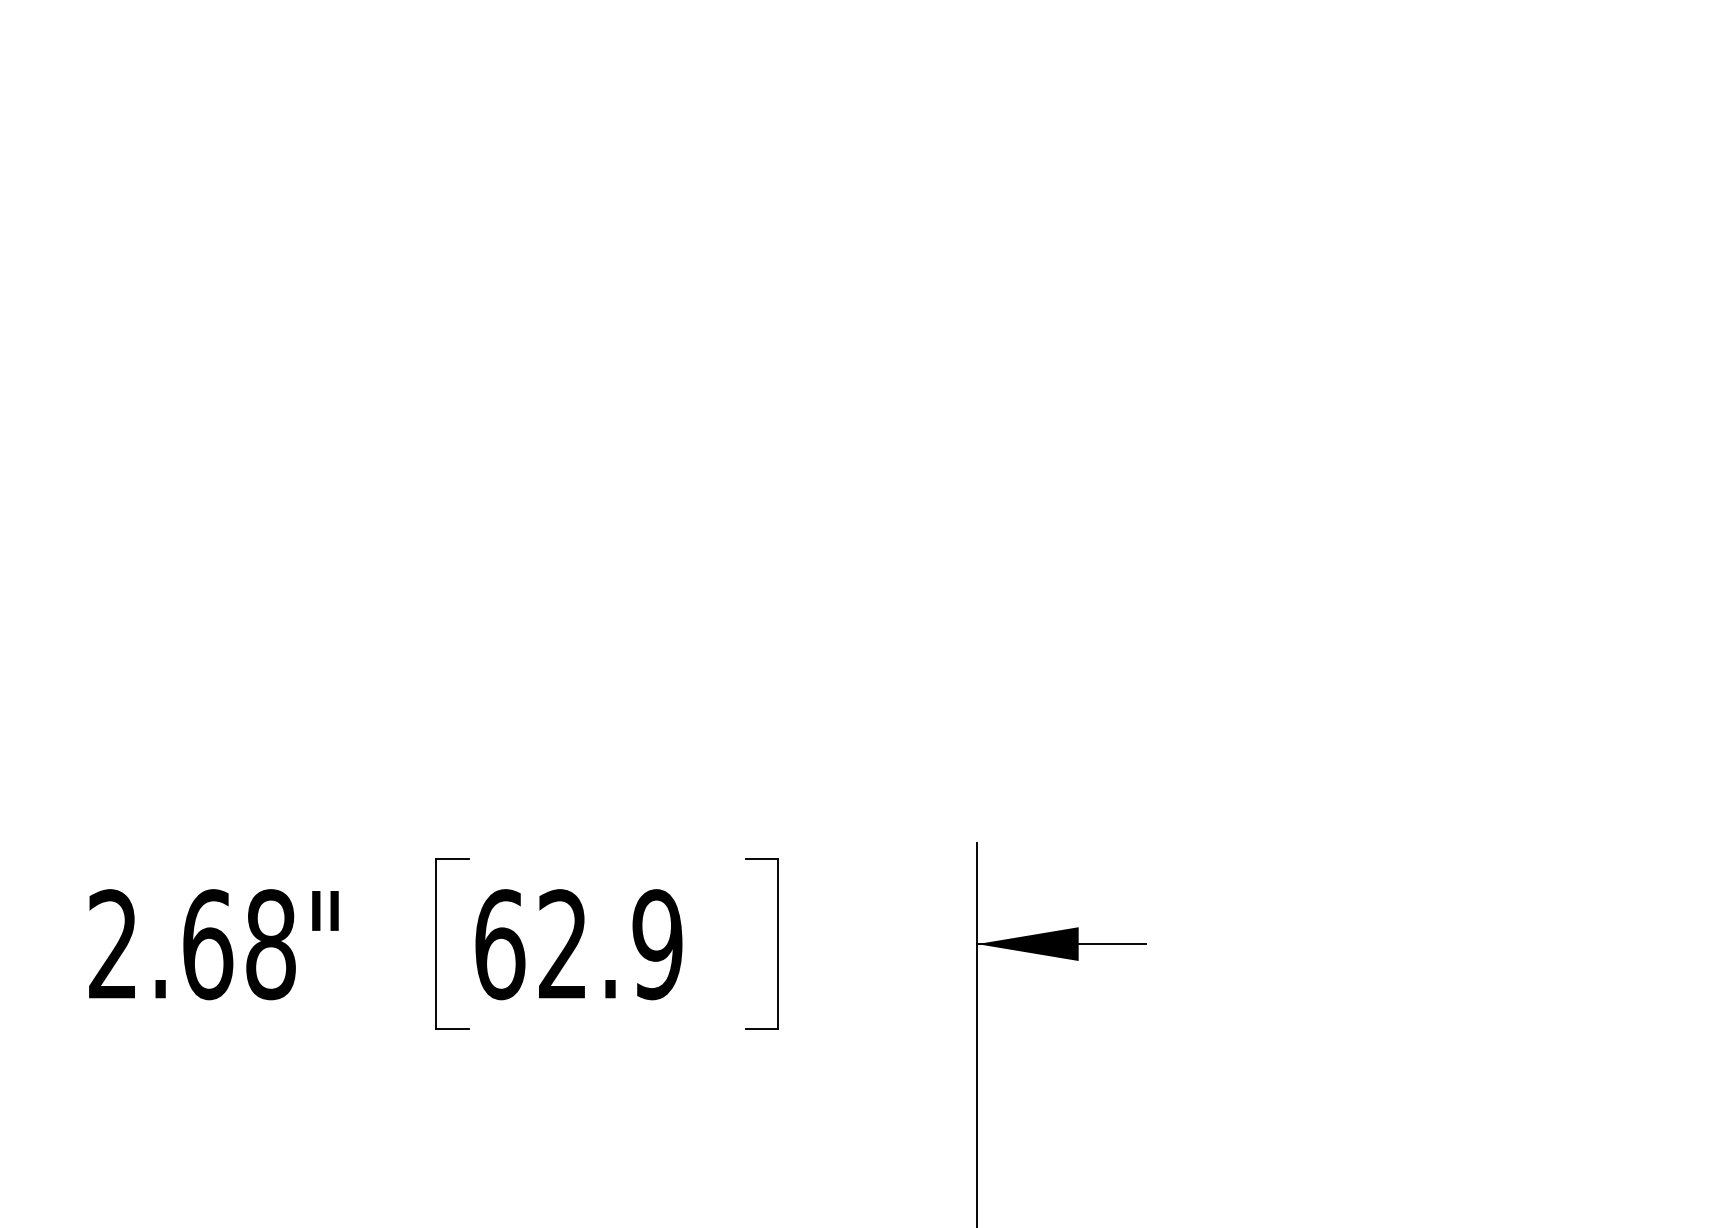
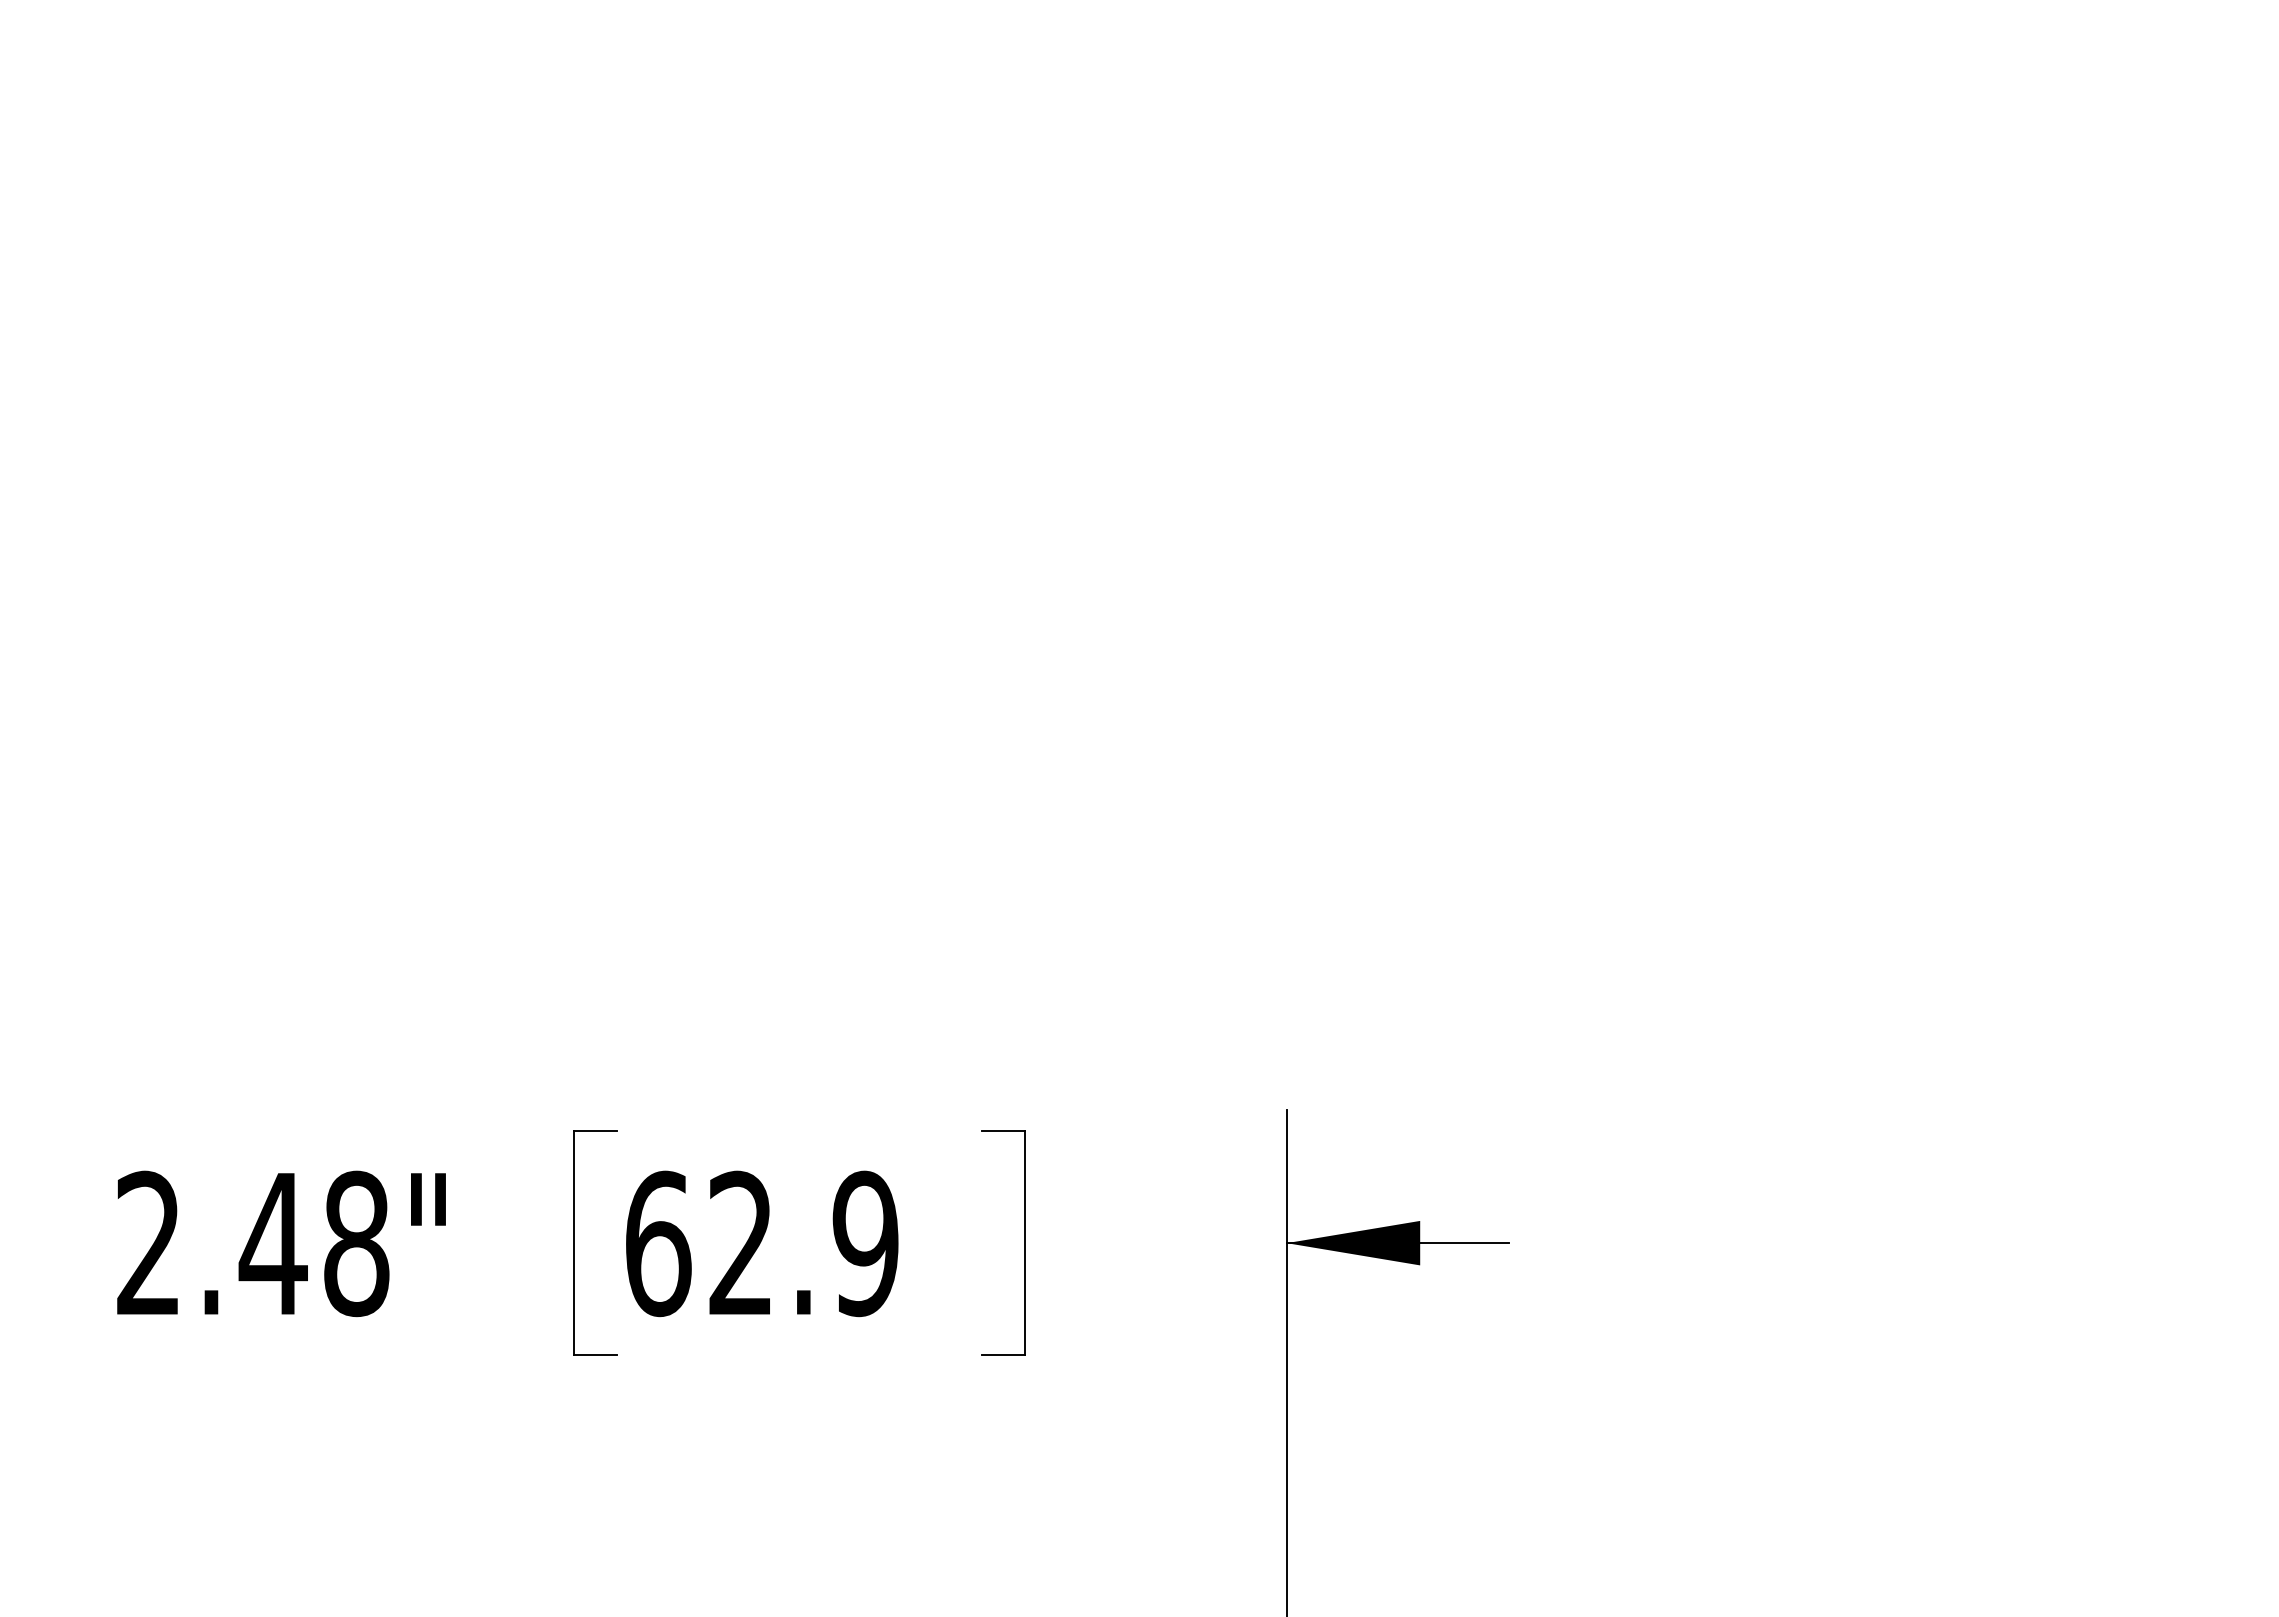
text: (207, 944) -> (272, 1243), 2.68" -> 2.48"

